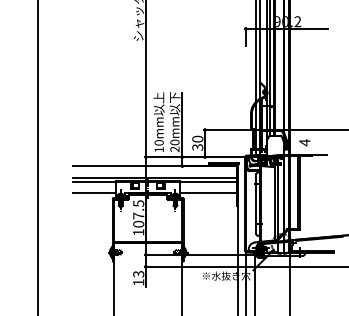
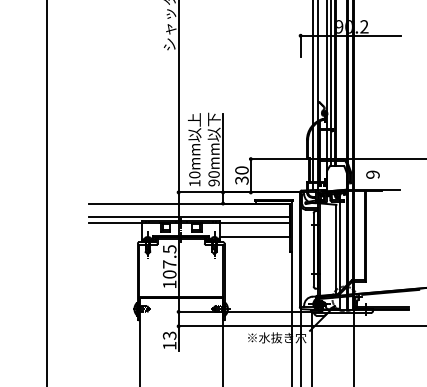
text: (304, 142) -> (372, 174), 4 -> 9
text: (175, 149) -> (214, 183), 20mm -> 90mm
line: (94, 193) -> (115, 236), removed

